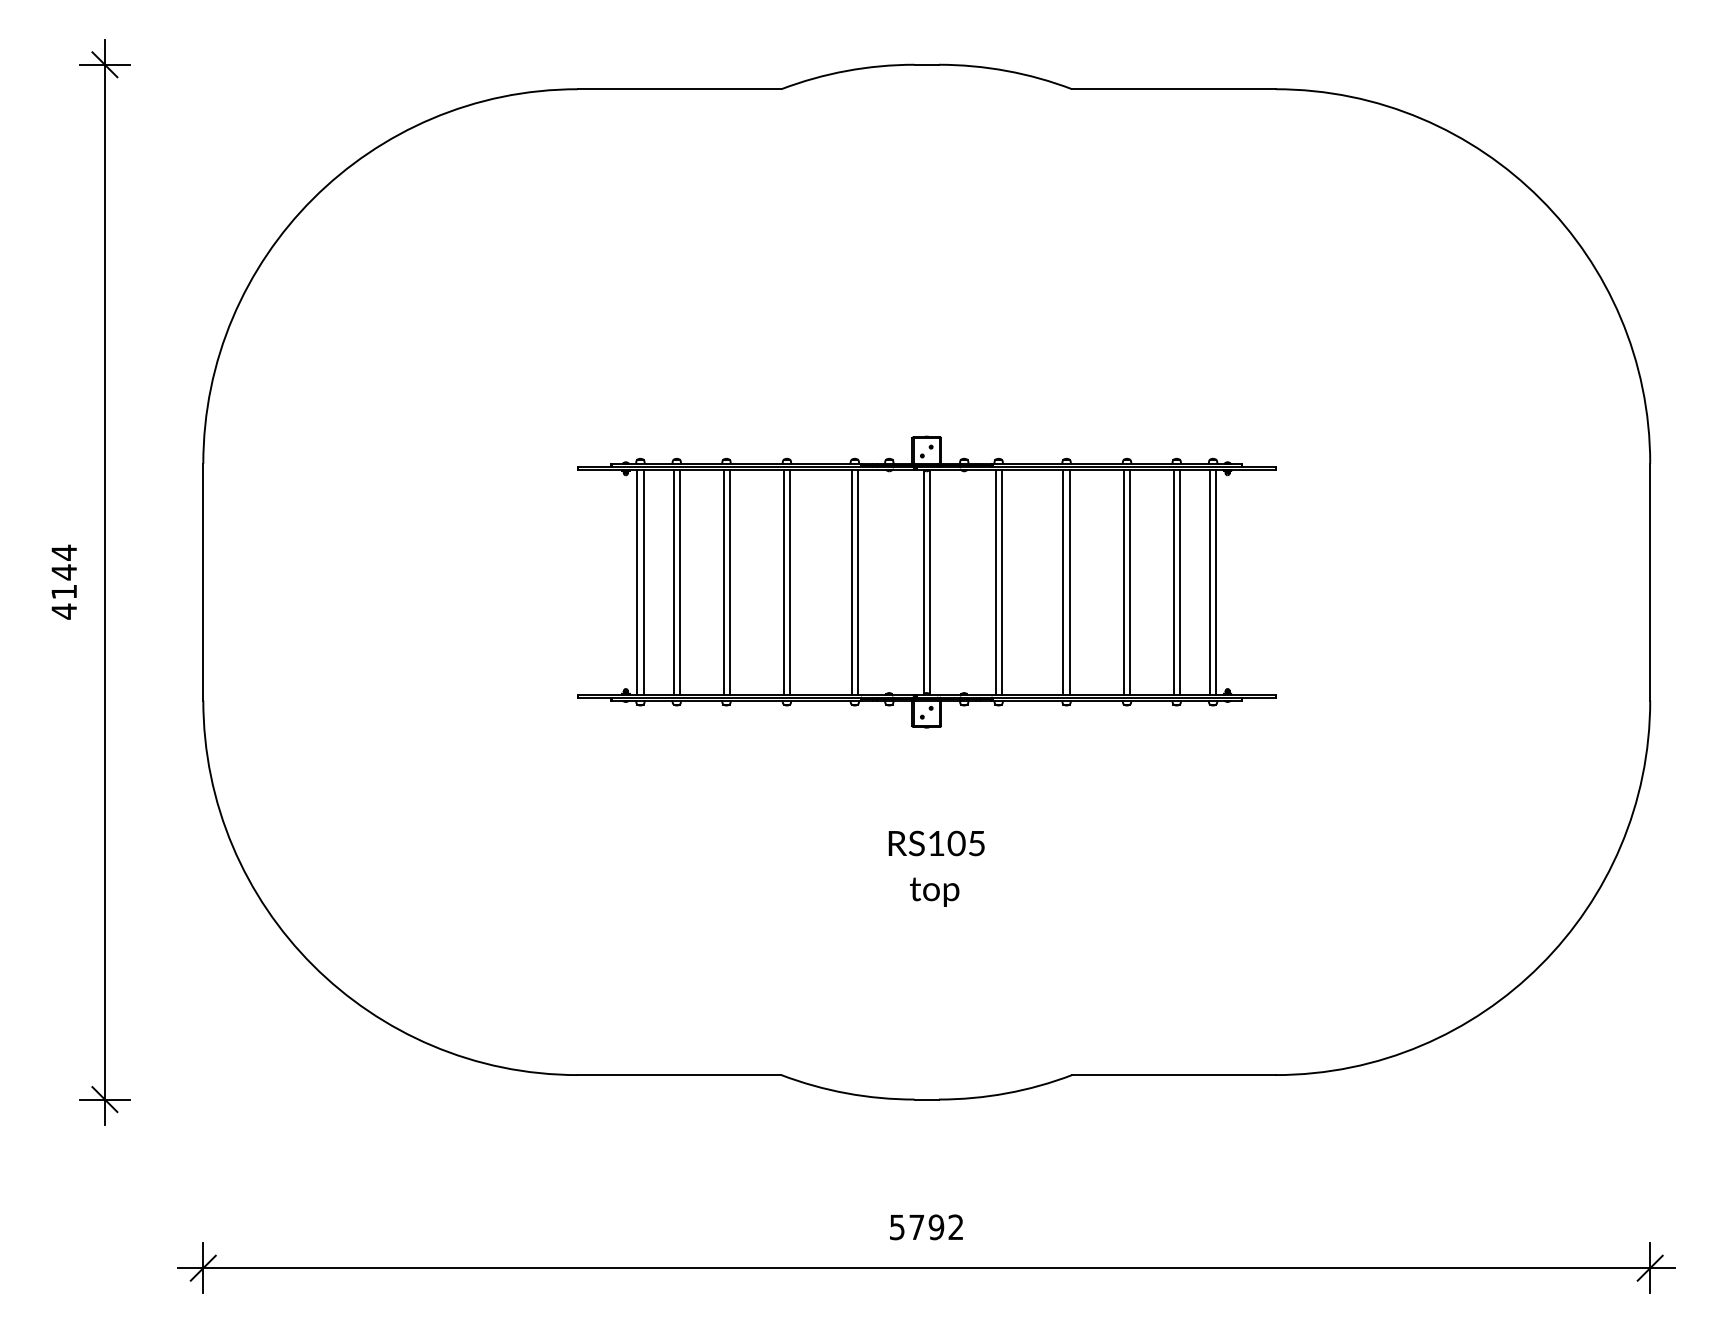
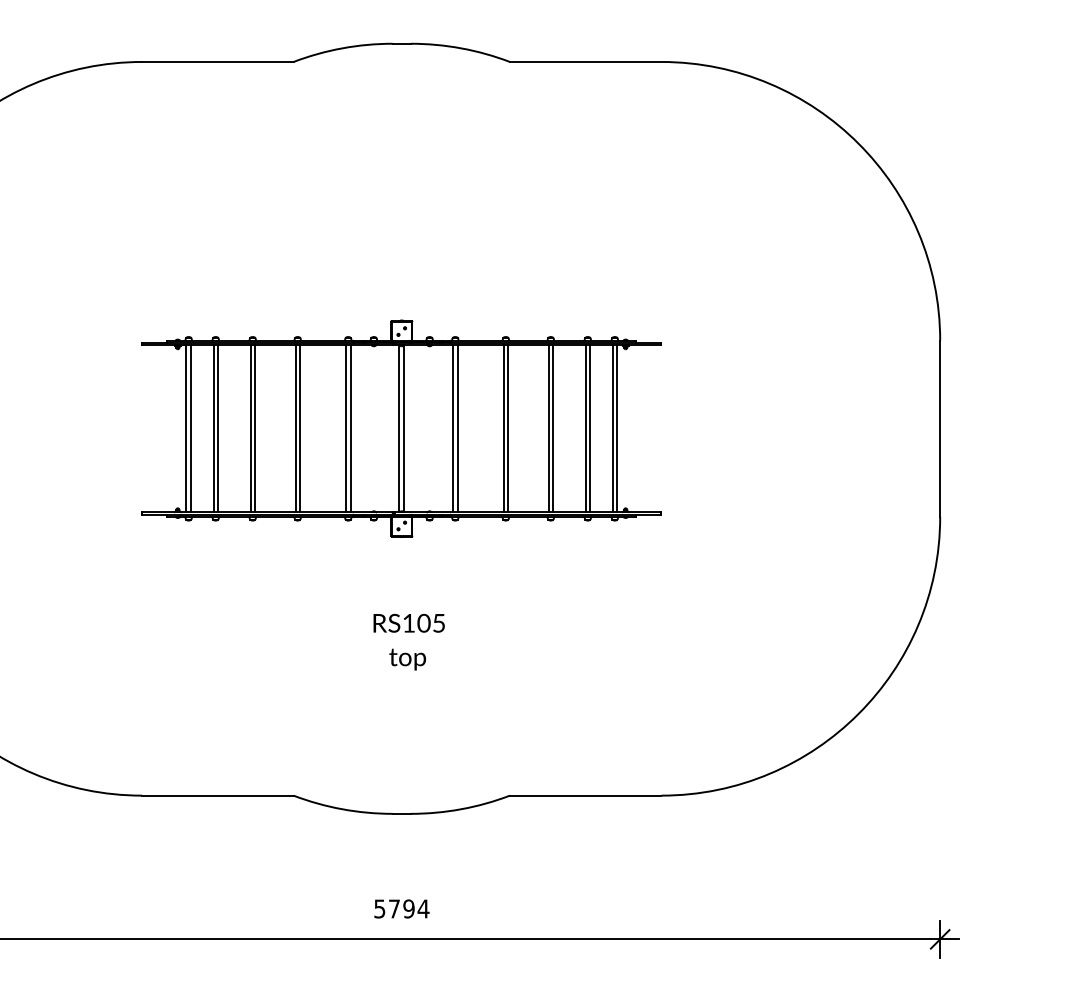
text: (955, 1226) -> (423, 908), 5792 -> 5794

